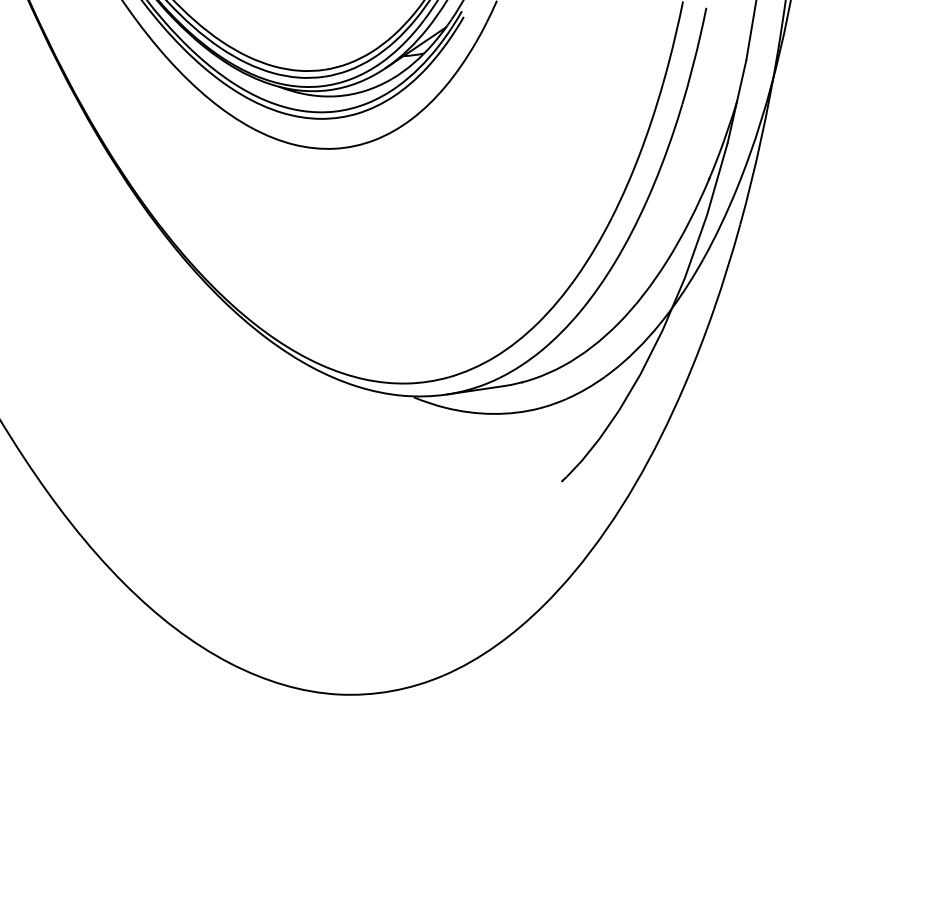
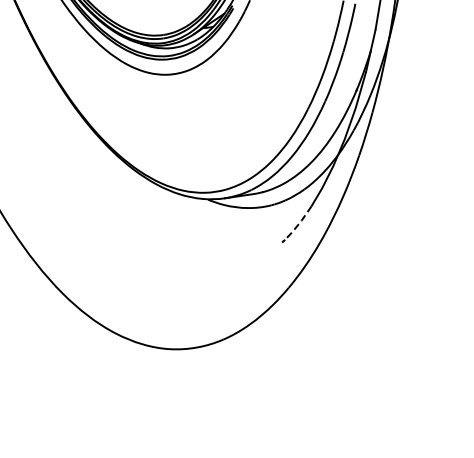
line: (595, 444) -> (299, 223), solid -> dashed

